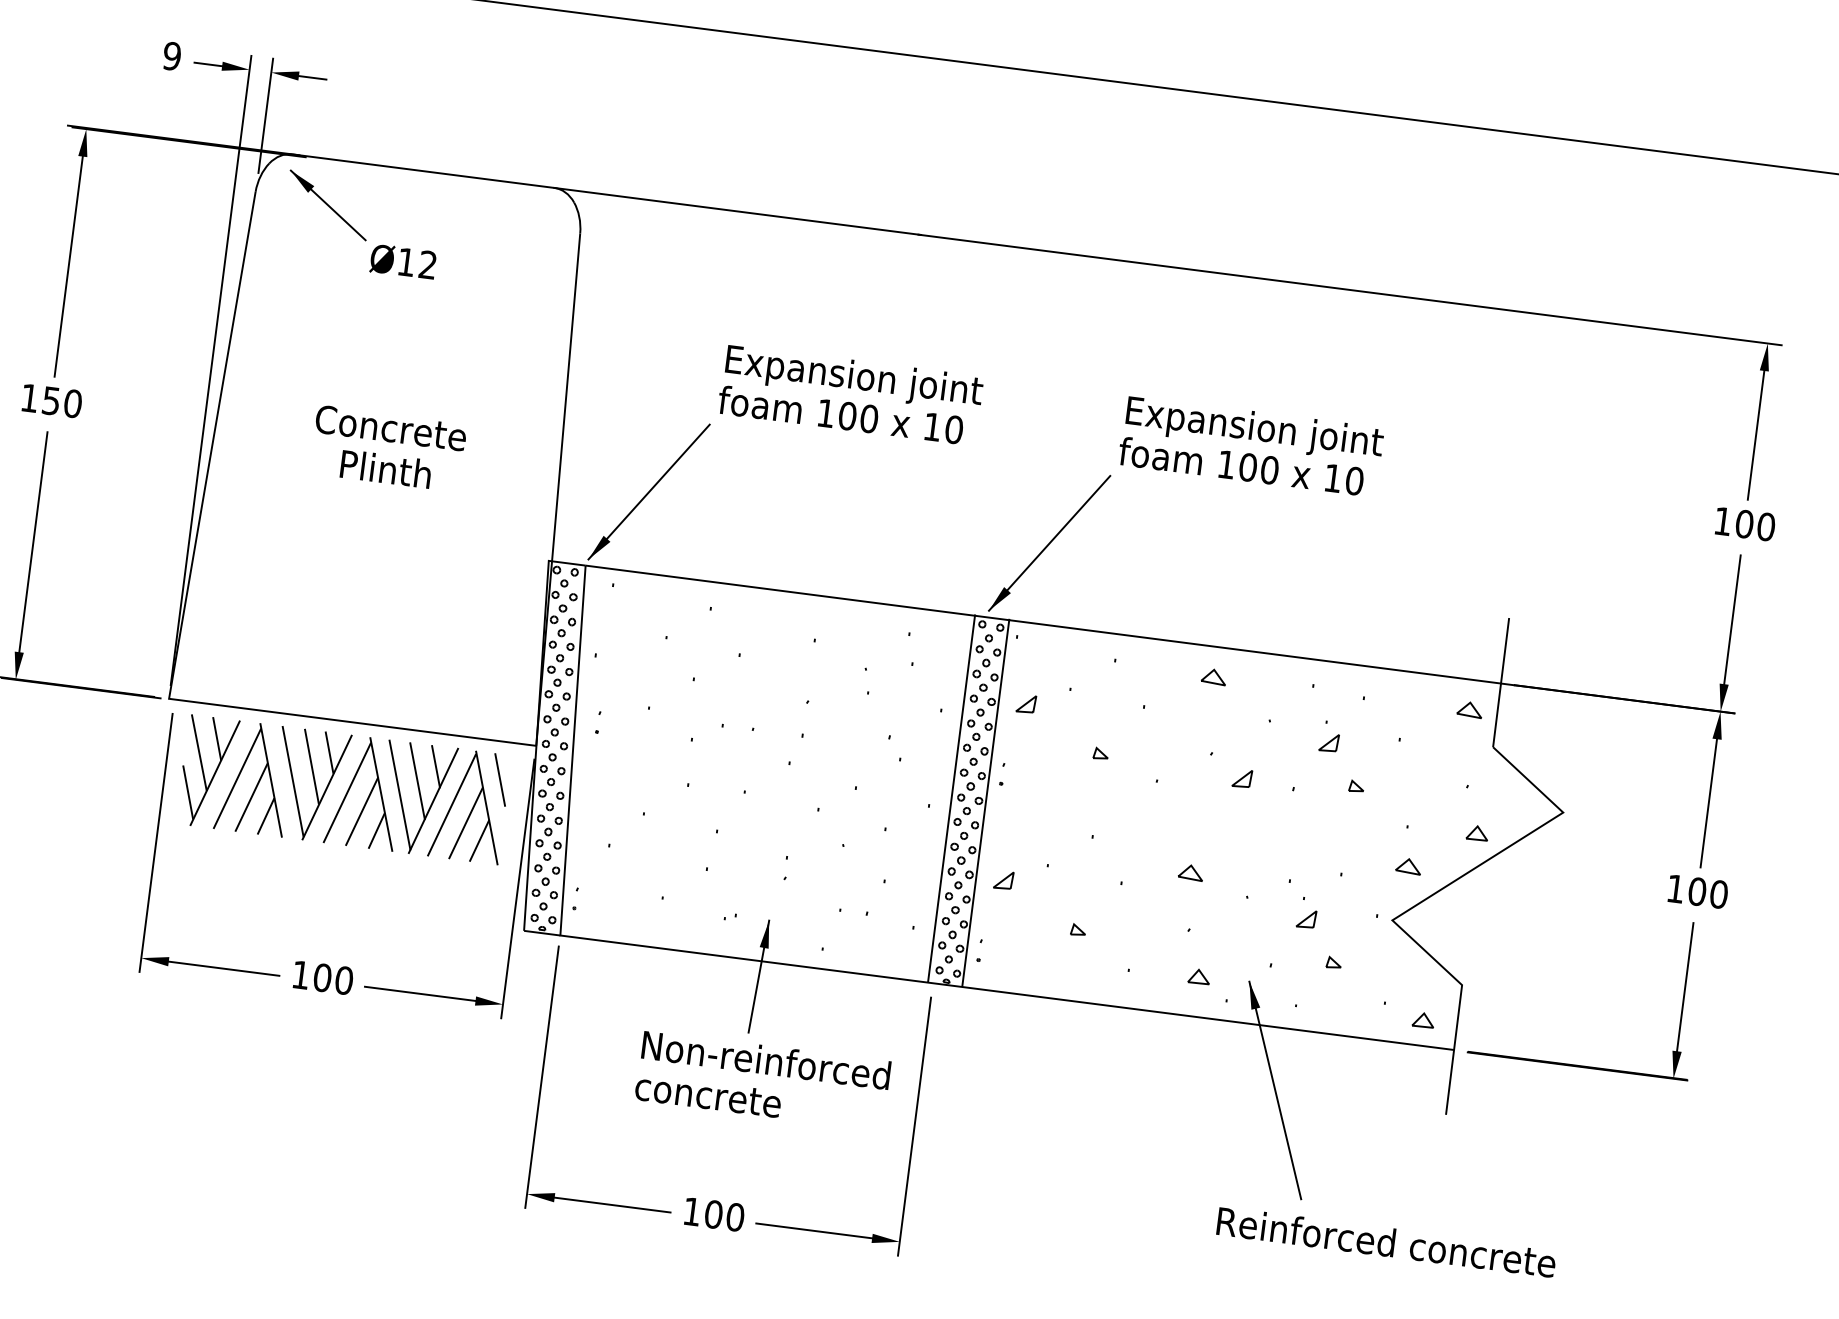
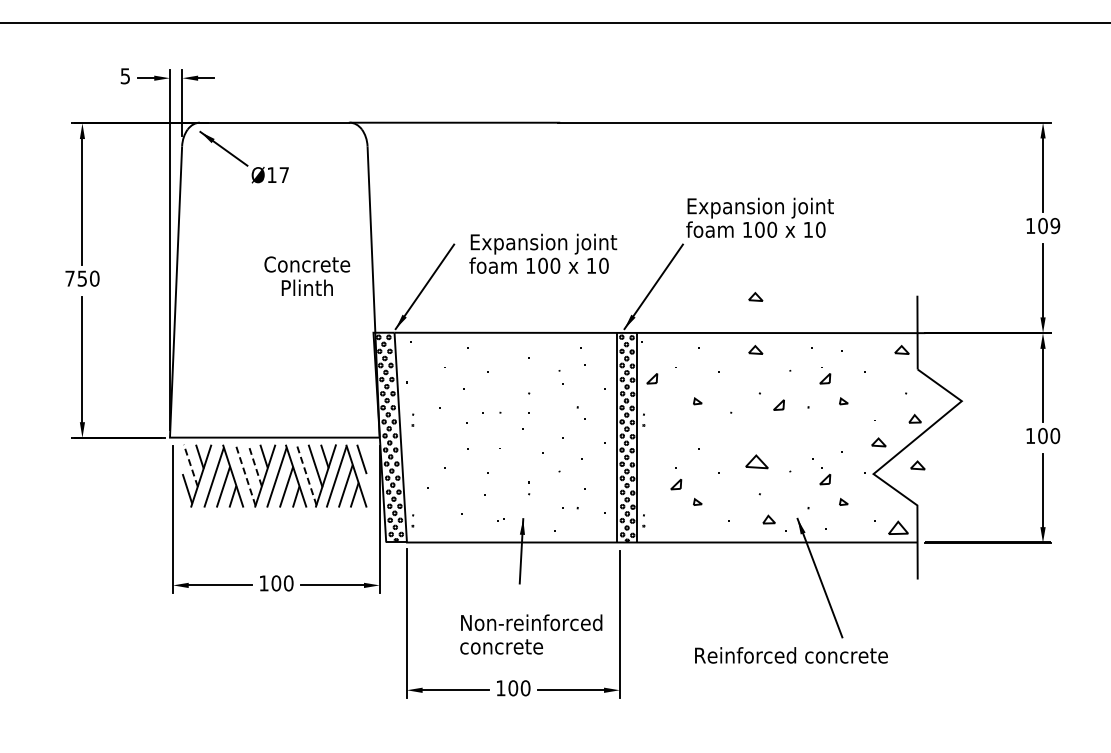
text: (172, 55) -> (125, 75), 9 -> 5
text: (426, 263) -> (283, 174), Ø12 -> Ø17
text: (851, 394) -> (543, 253), moved
text: (28, 397) -> (69, 278), 150 -> 750
text: (389, 447) -> (307, 275), moved
text: (1766, 527) -> (1055, 226), 100 -> 109
part: (1225, 583) -> (755, 296), added
line: (198, 752) -> (190, 465), solid -> dashed
line: (312, 766) -> (255, 465), solid -> dashed
line: (293, 780) -> (245, 474), solid -> dashed
line: (399, 795) -> (306, 475), solid -> dashed
part: (1190, 872) -> (756, 461), size x1.6
part: (1004, 880) -> (676, 484), moved
part: (1471, 915) -> (917, 465), added
part: (1422, 1019) -> (897, 527), size x1.6
text: (763, 1080) -> (531, 634), moved
text: (1386, 1242) -> (791, 655), moved

